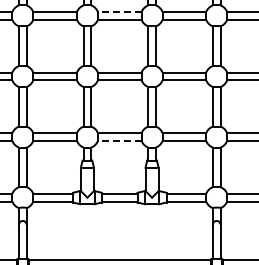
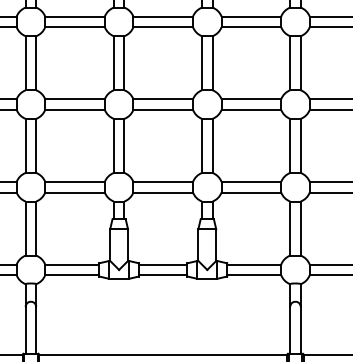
line: (119, 12) -> (162, 17), dashed -> solid
line: (119, 140) -> (162, 191), dashed -> solid

